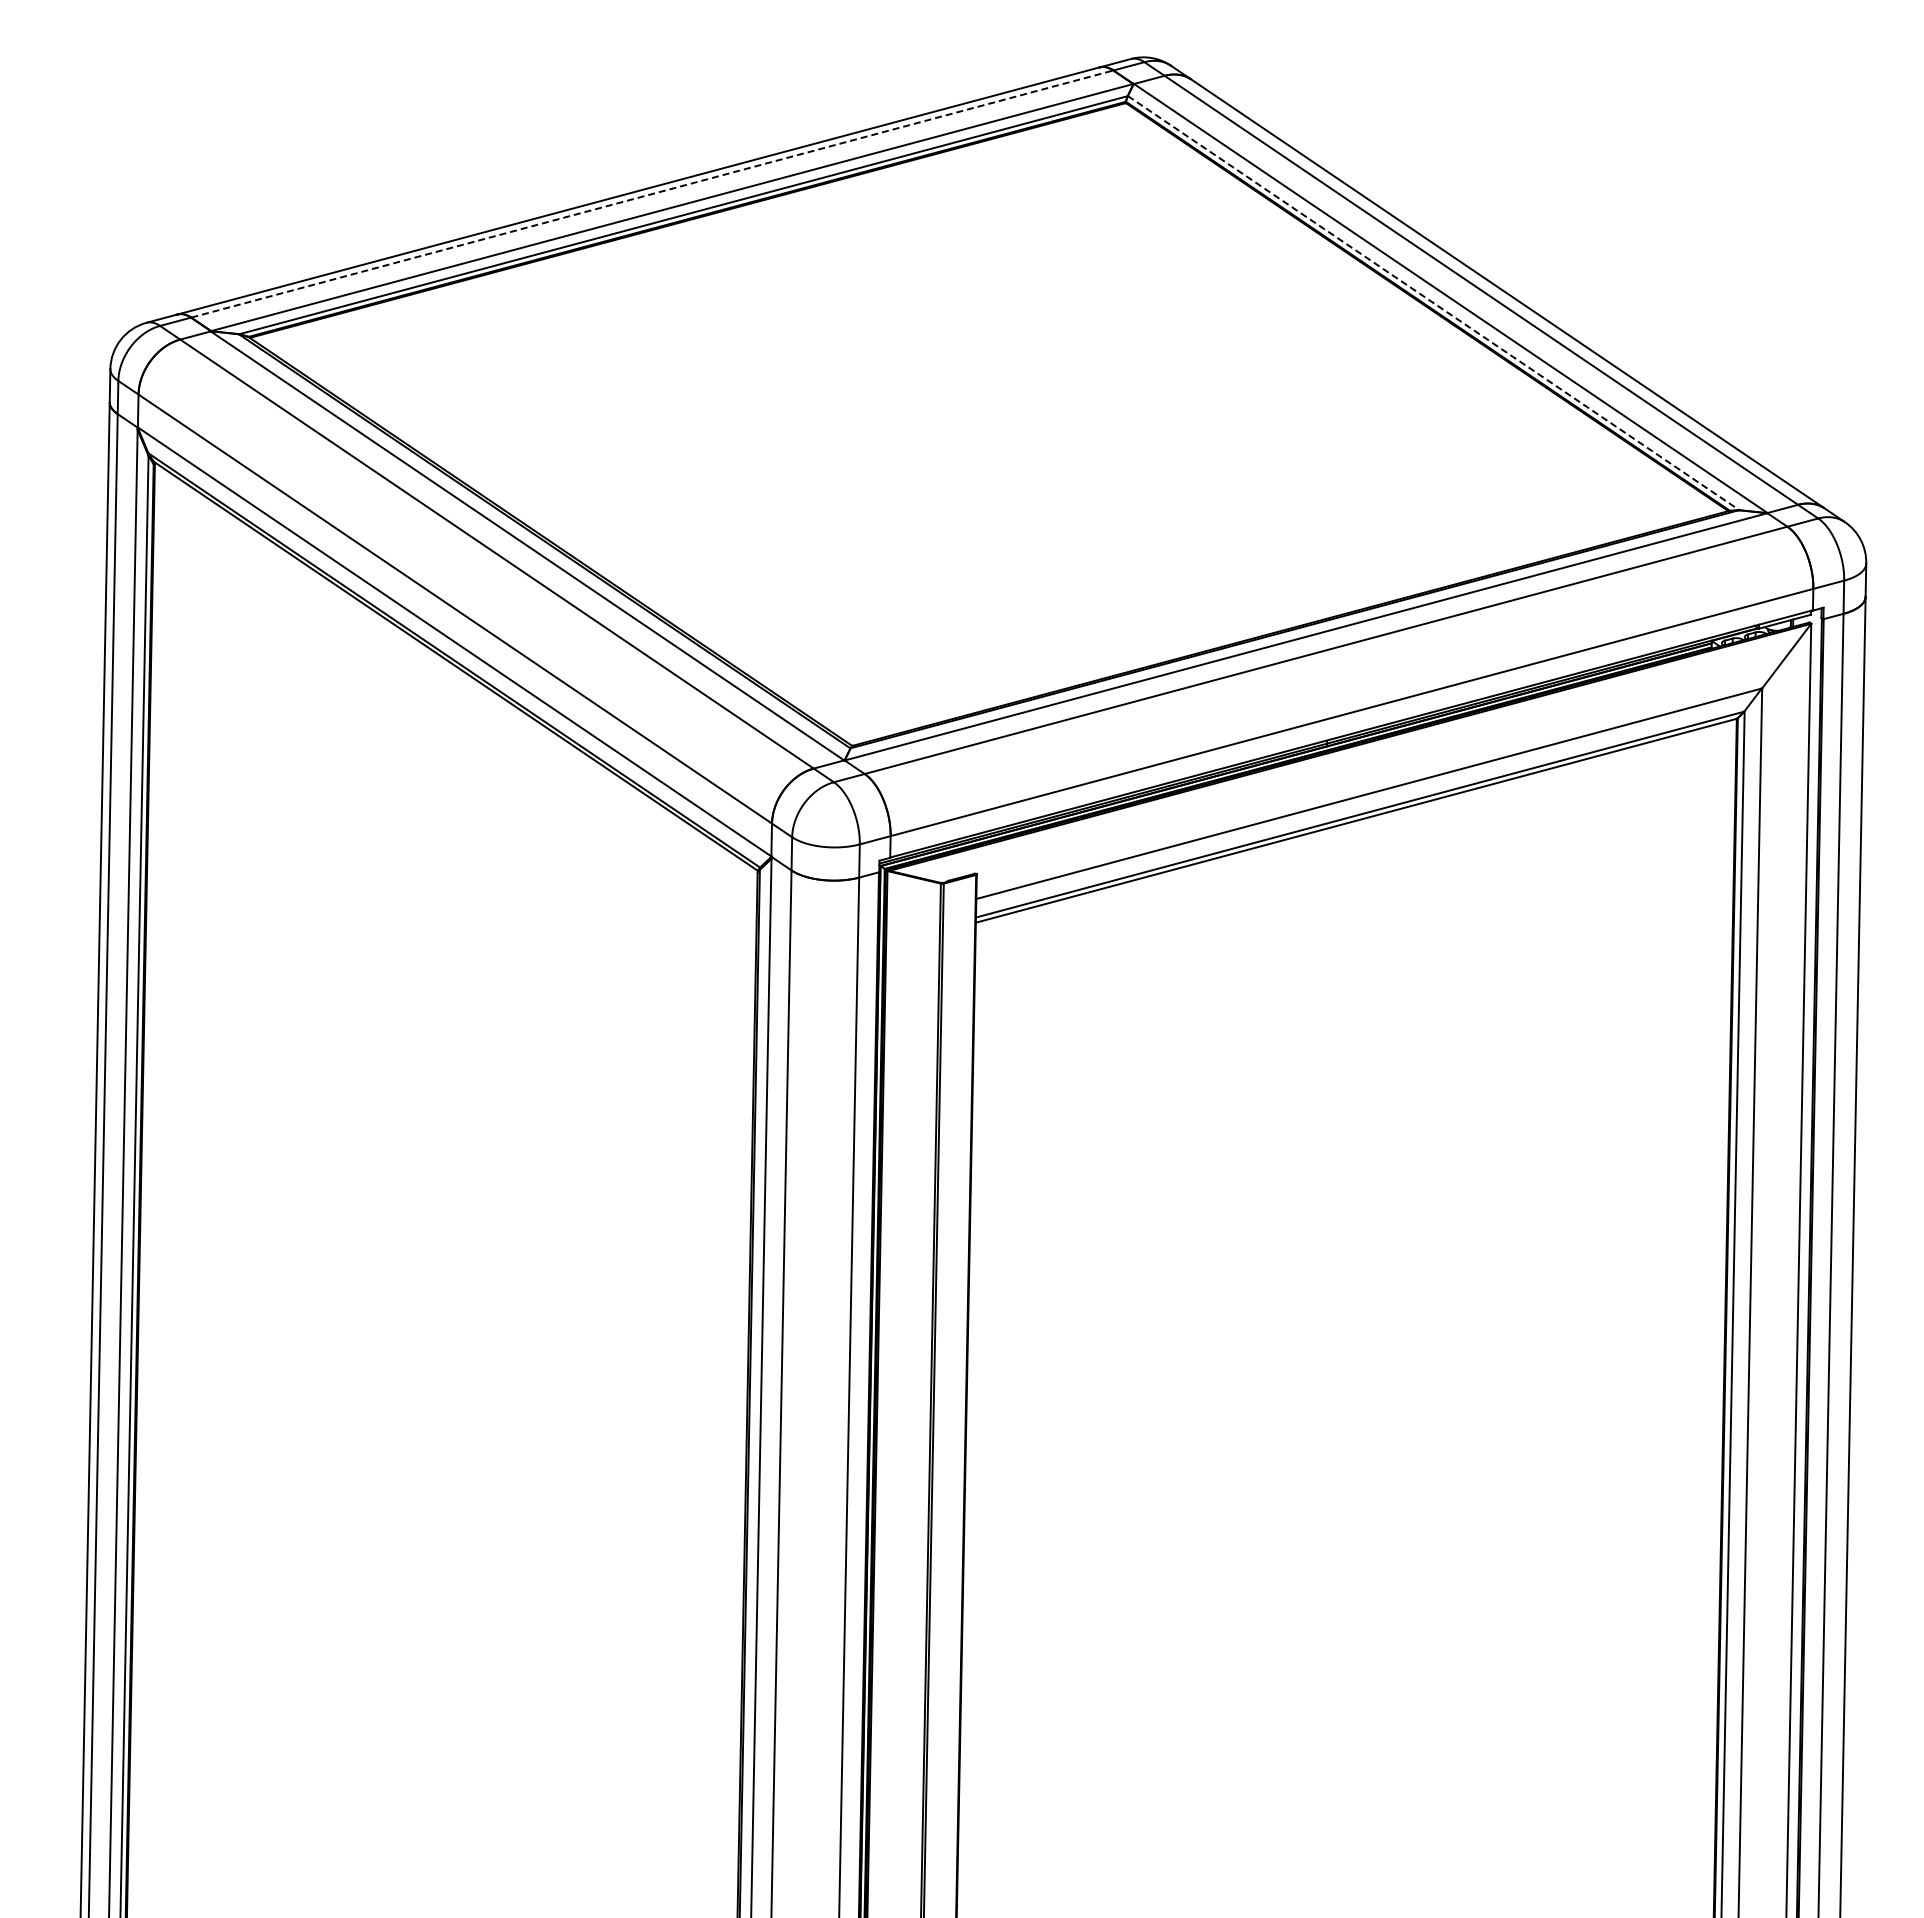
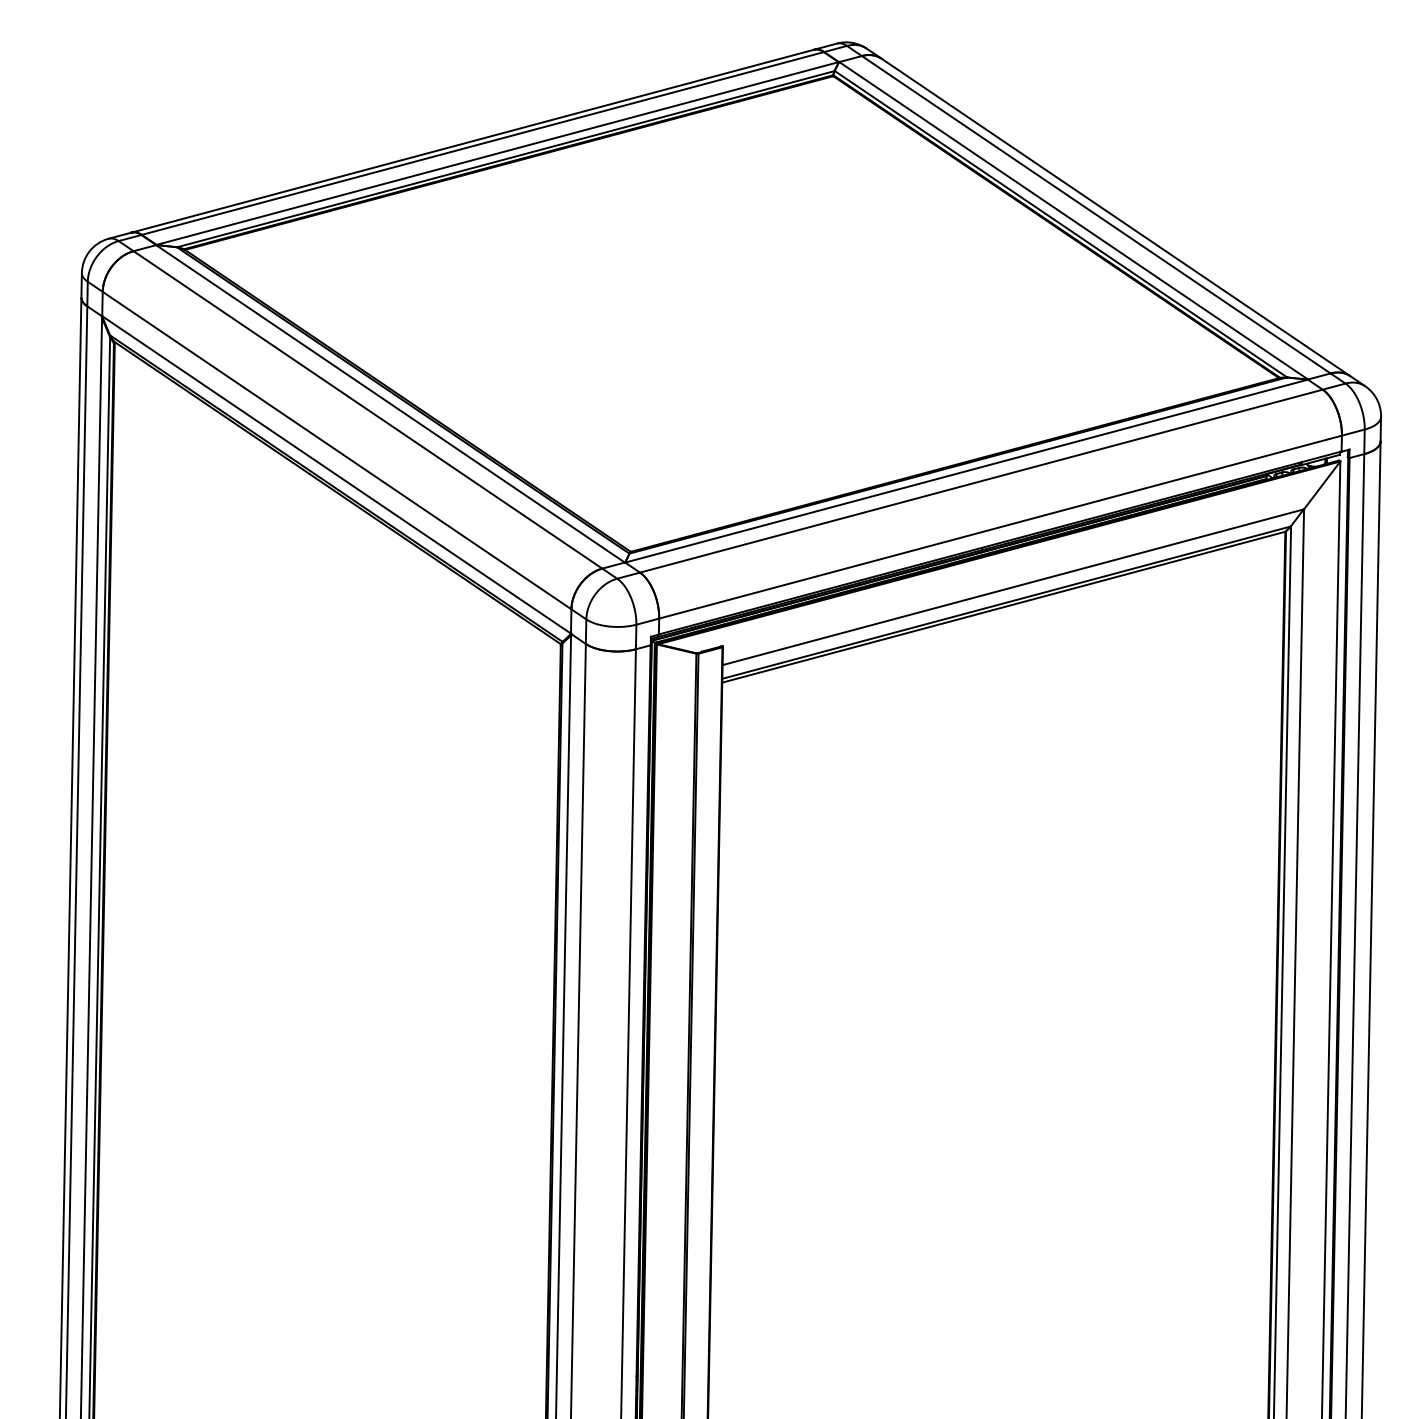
line: (652, 193) -> (483, 143), dashed -> solid
line: (1434, 303) -> (1061, 224), dashed -> solid

